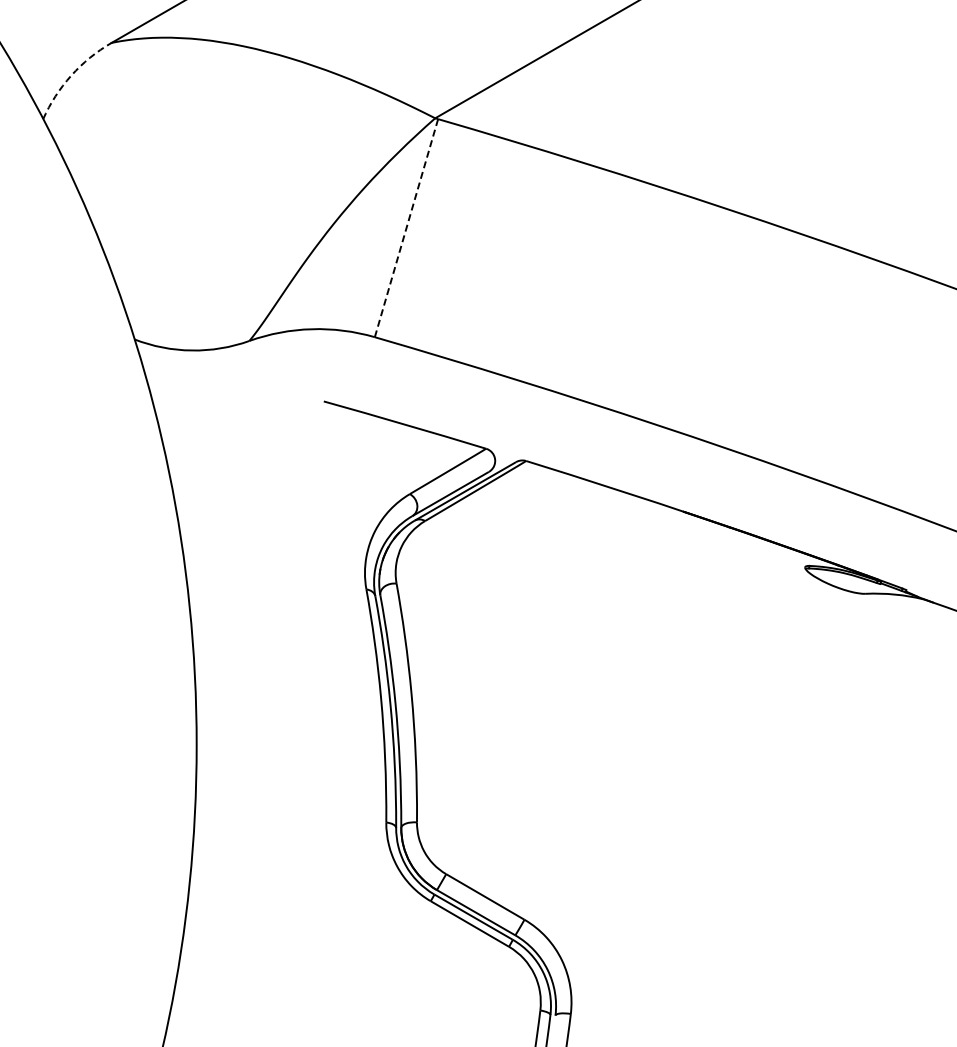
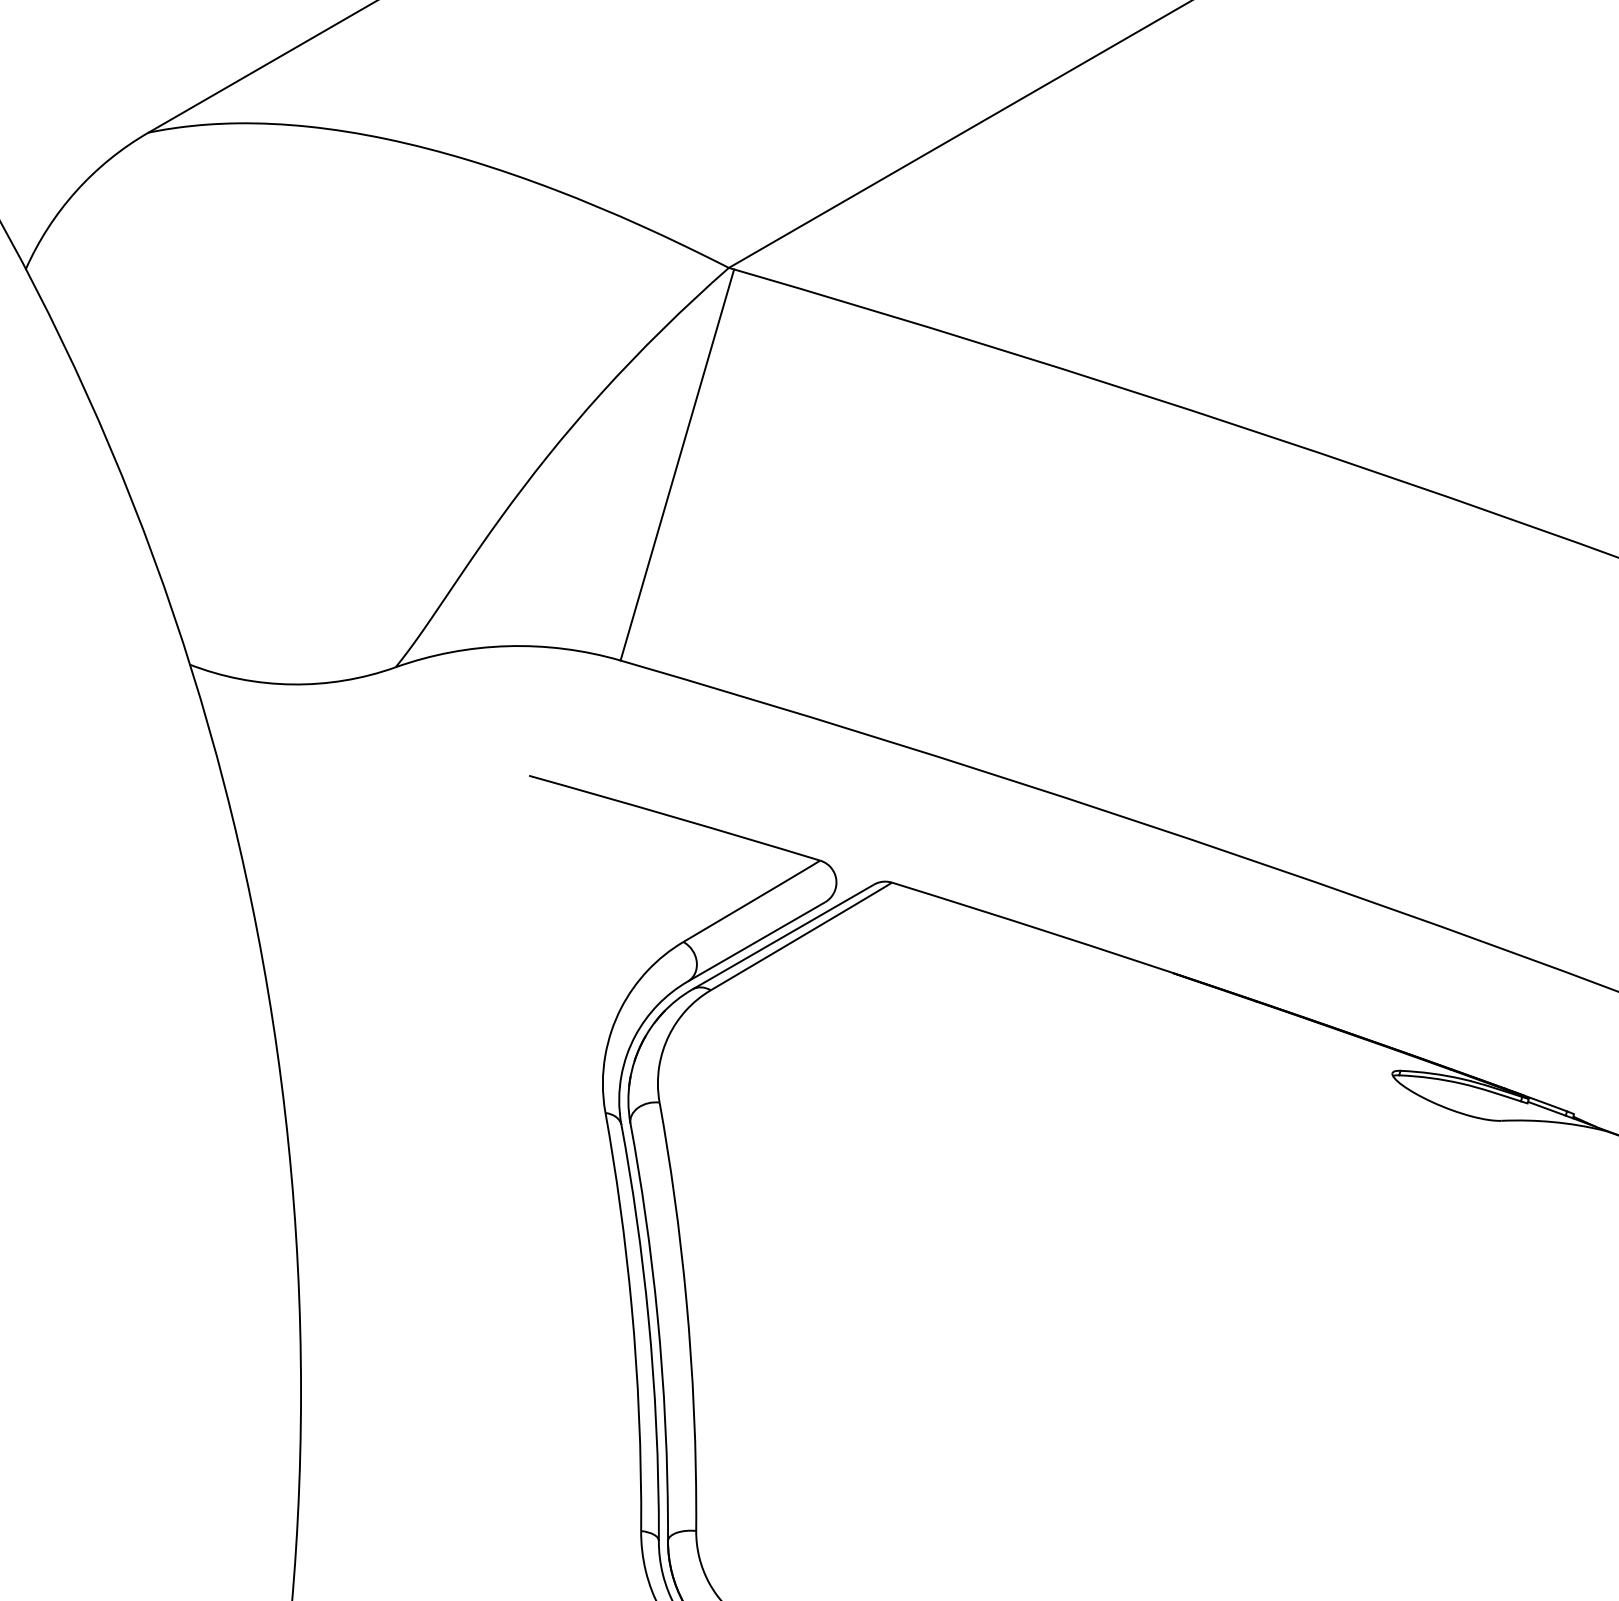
arc: (71, 75) -> (76, 191), dashed -> solid
line: (406, 228) -> (677, 465), dashed -> solid

